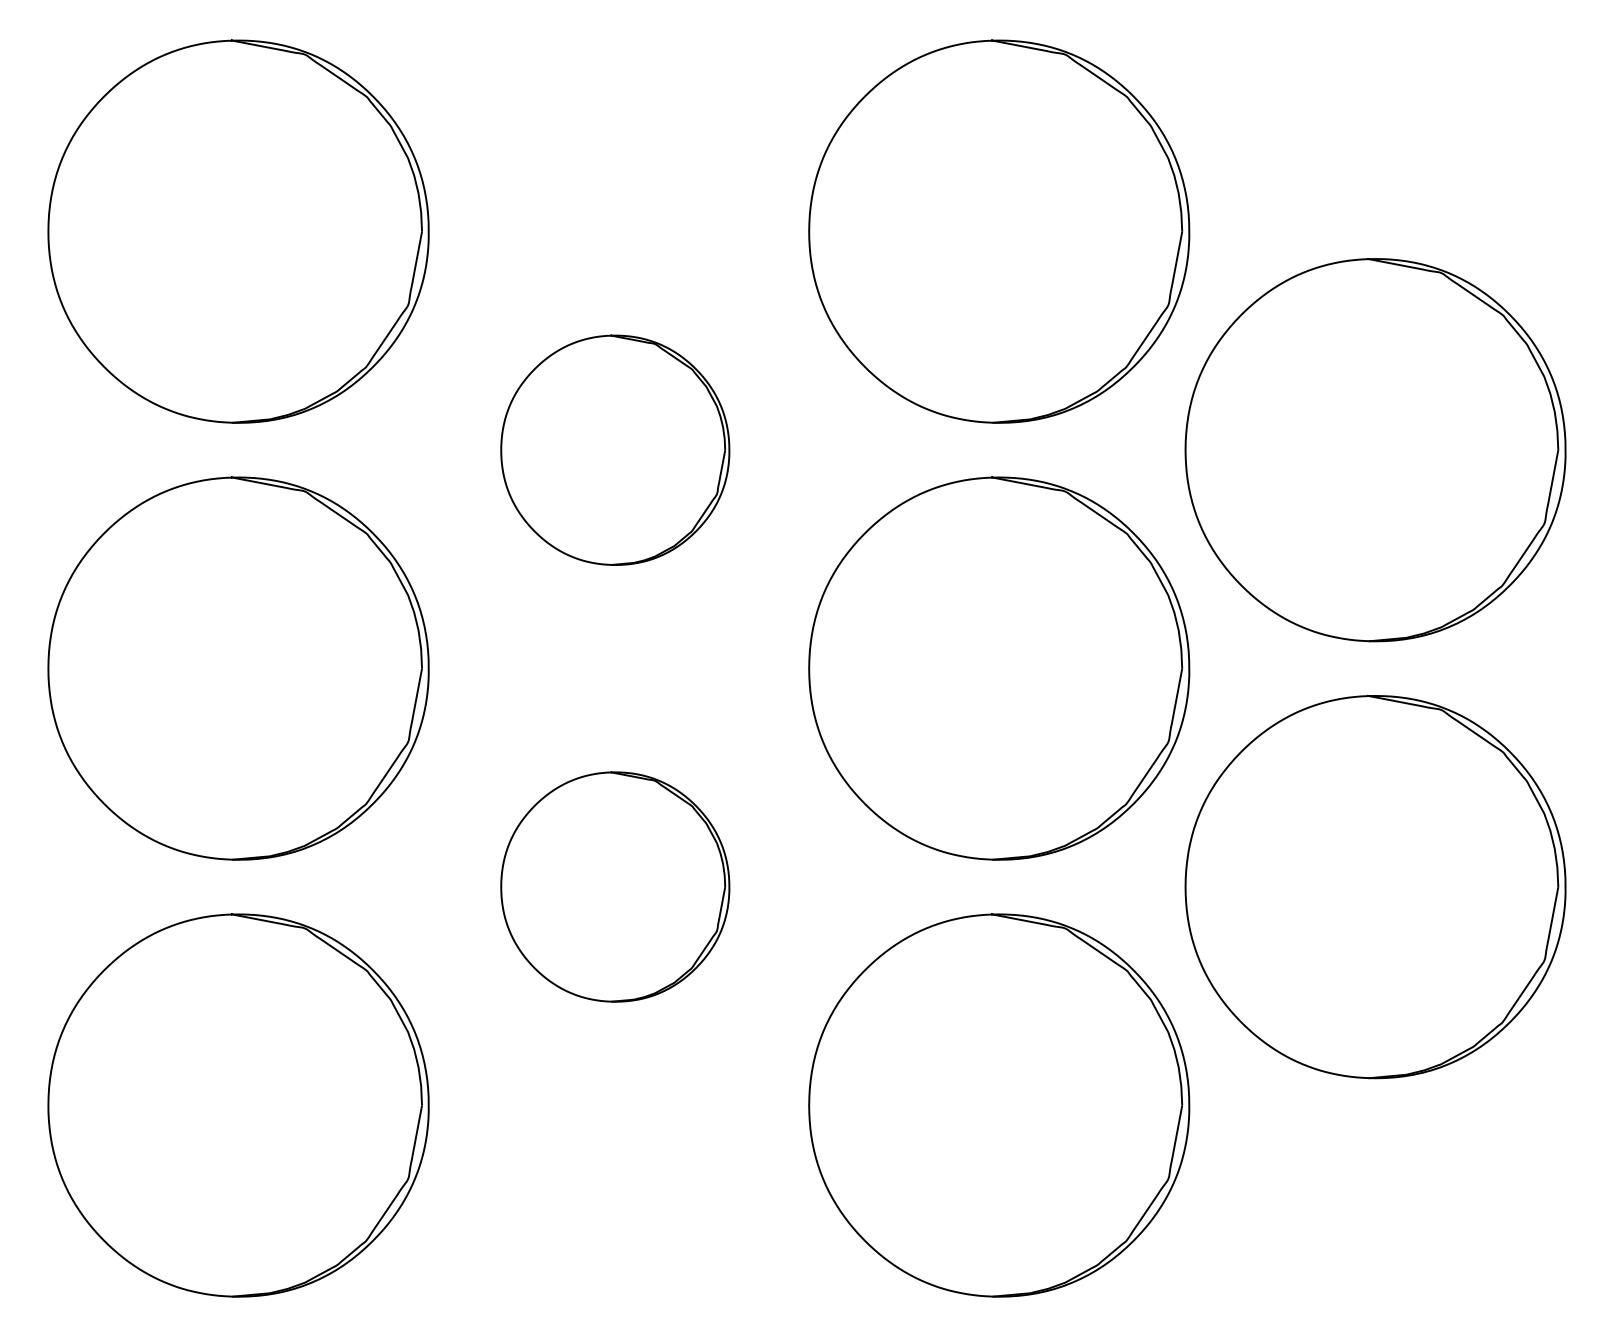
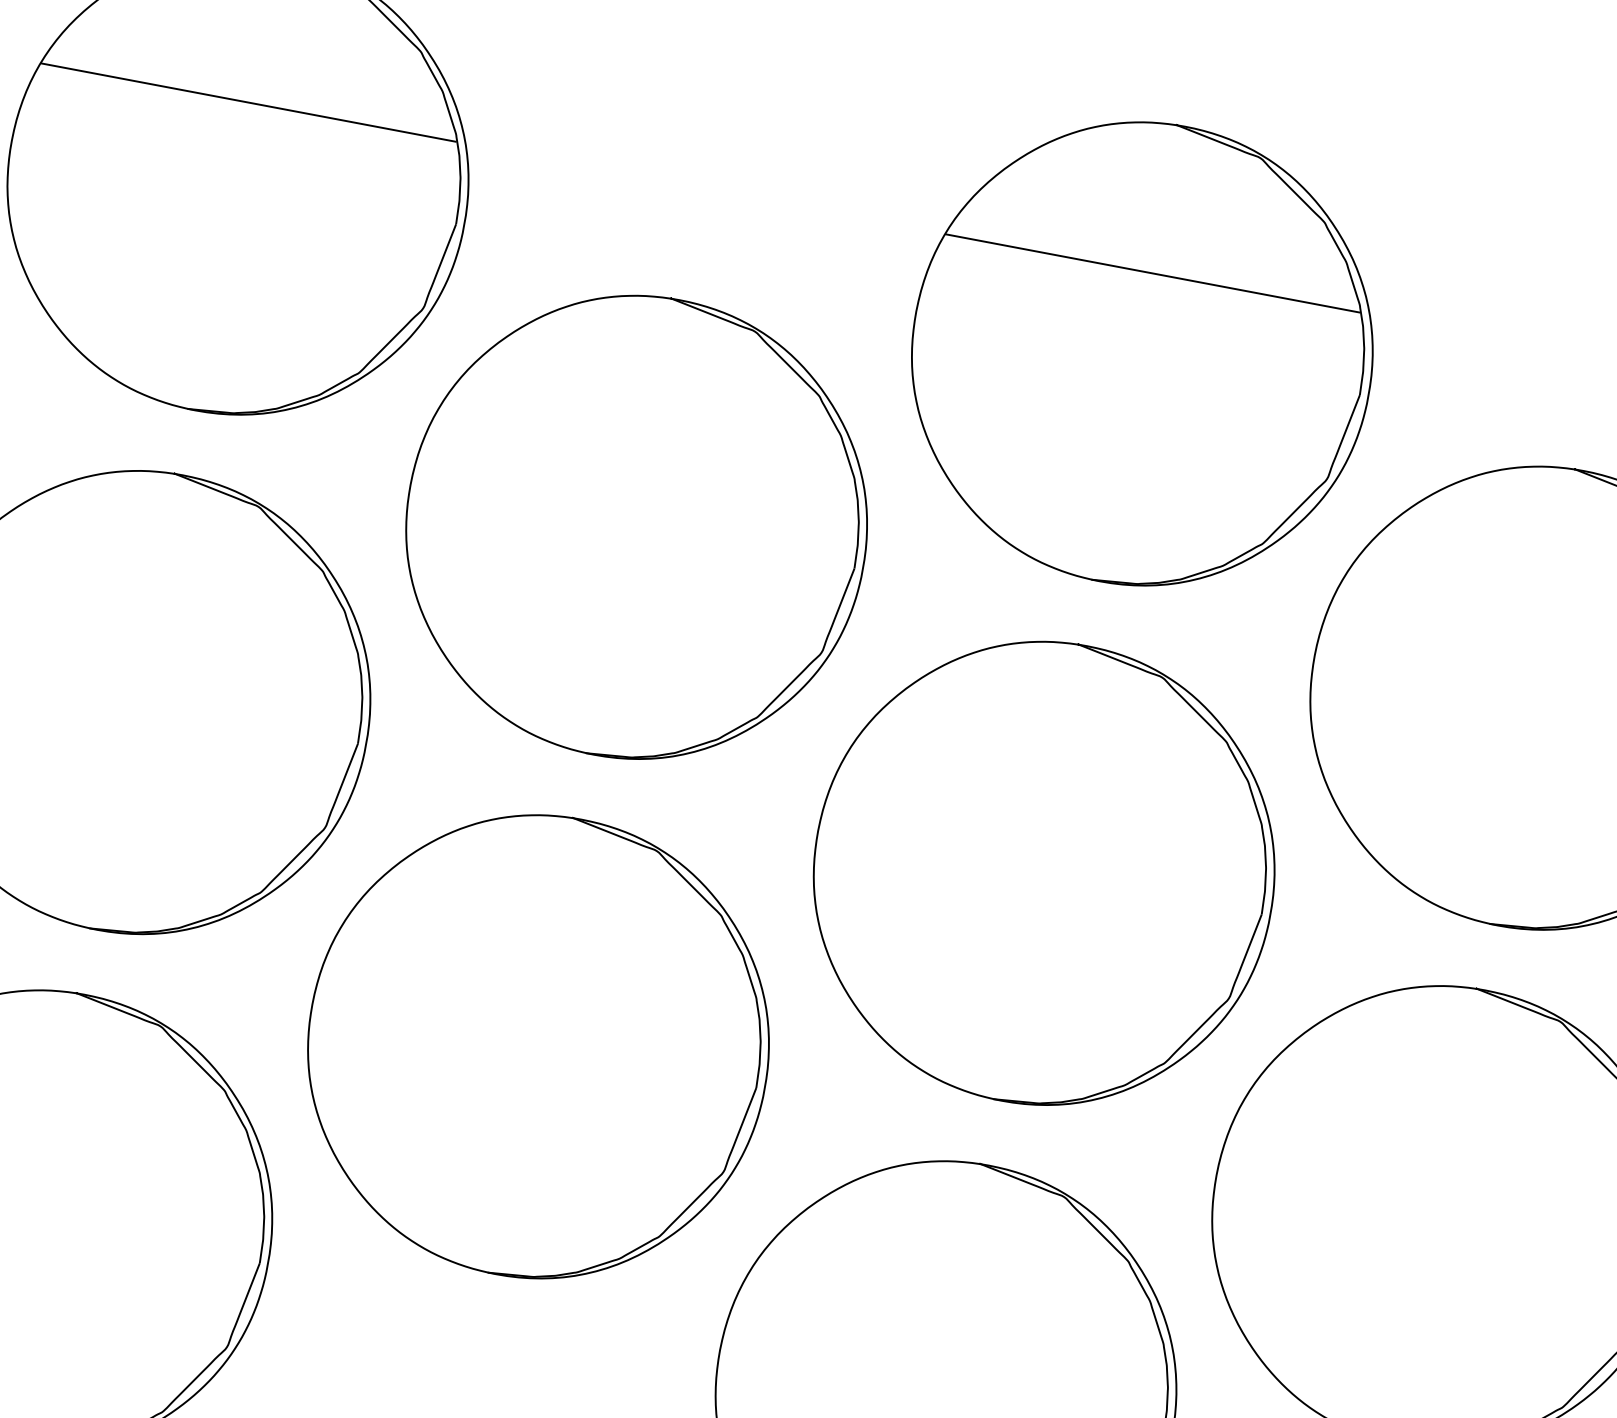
line: (234, 164) -> (248, 102), added
line: (995, 164) -> (1152, 273), added
part: (615, 450) -> (636, 527), size x1.67
part: (615, 886) -> (539, 1046), size x1.67

